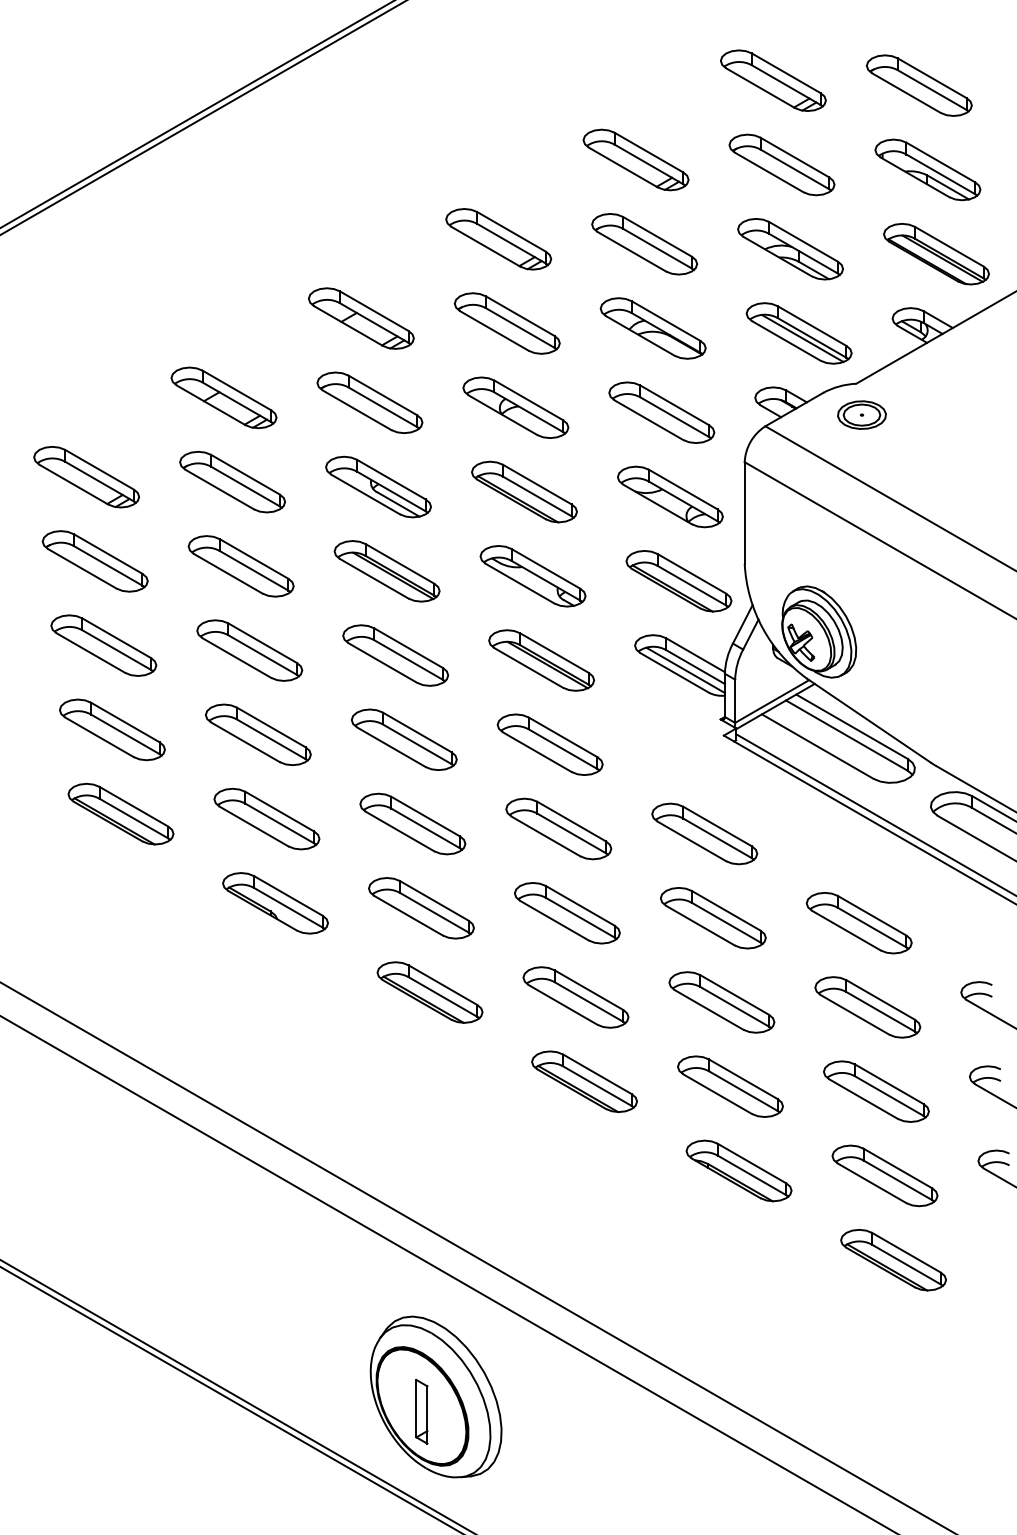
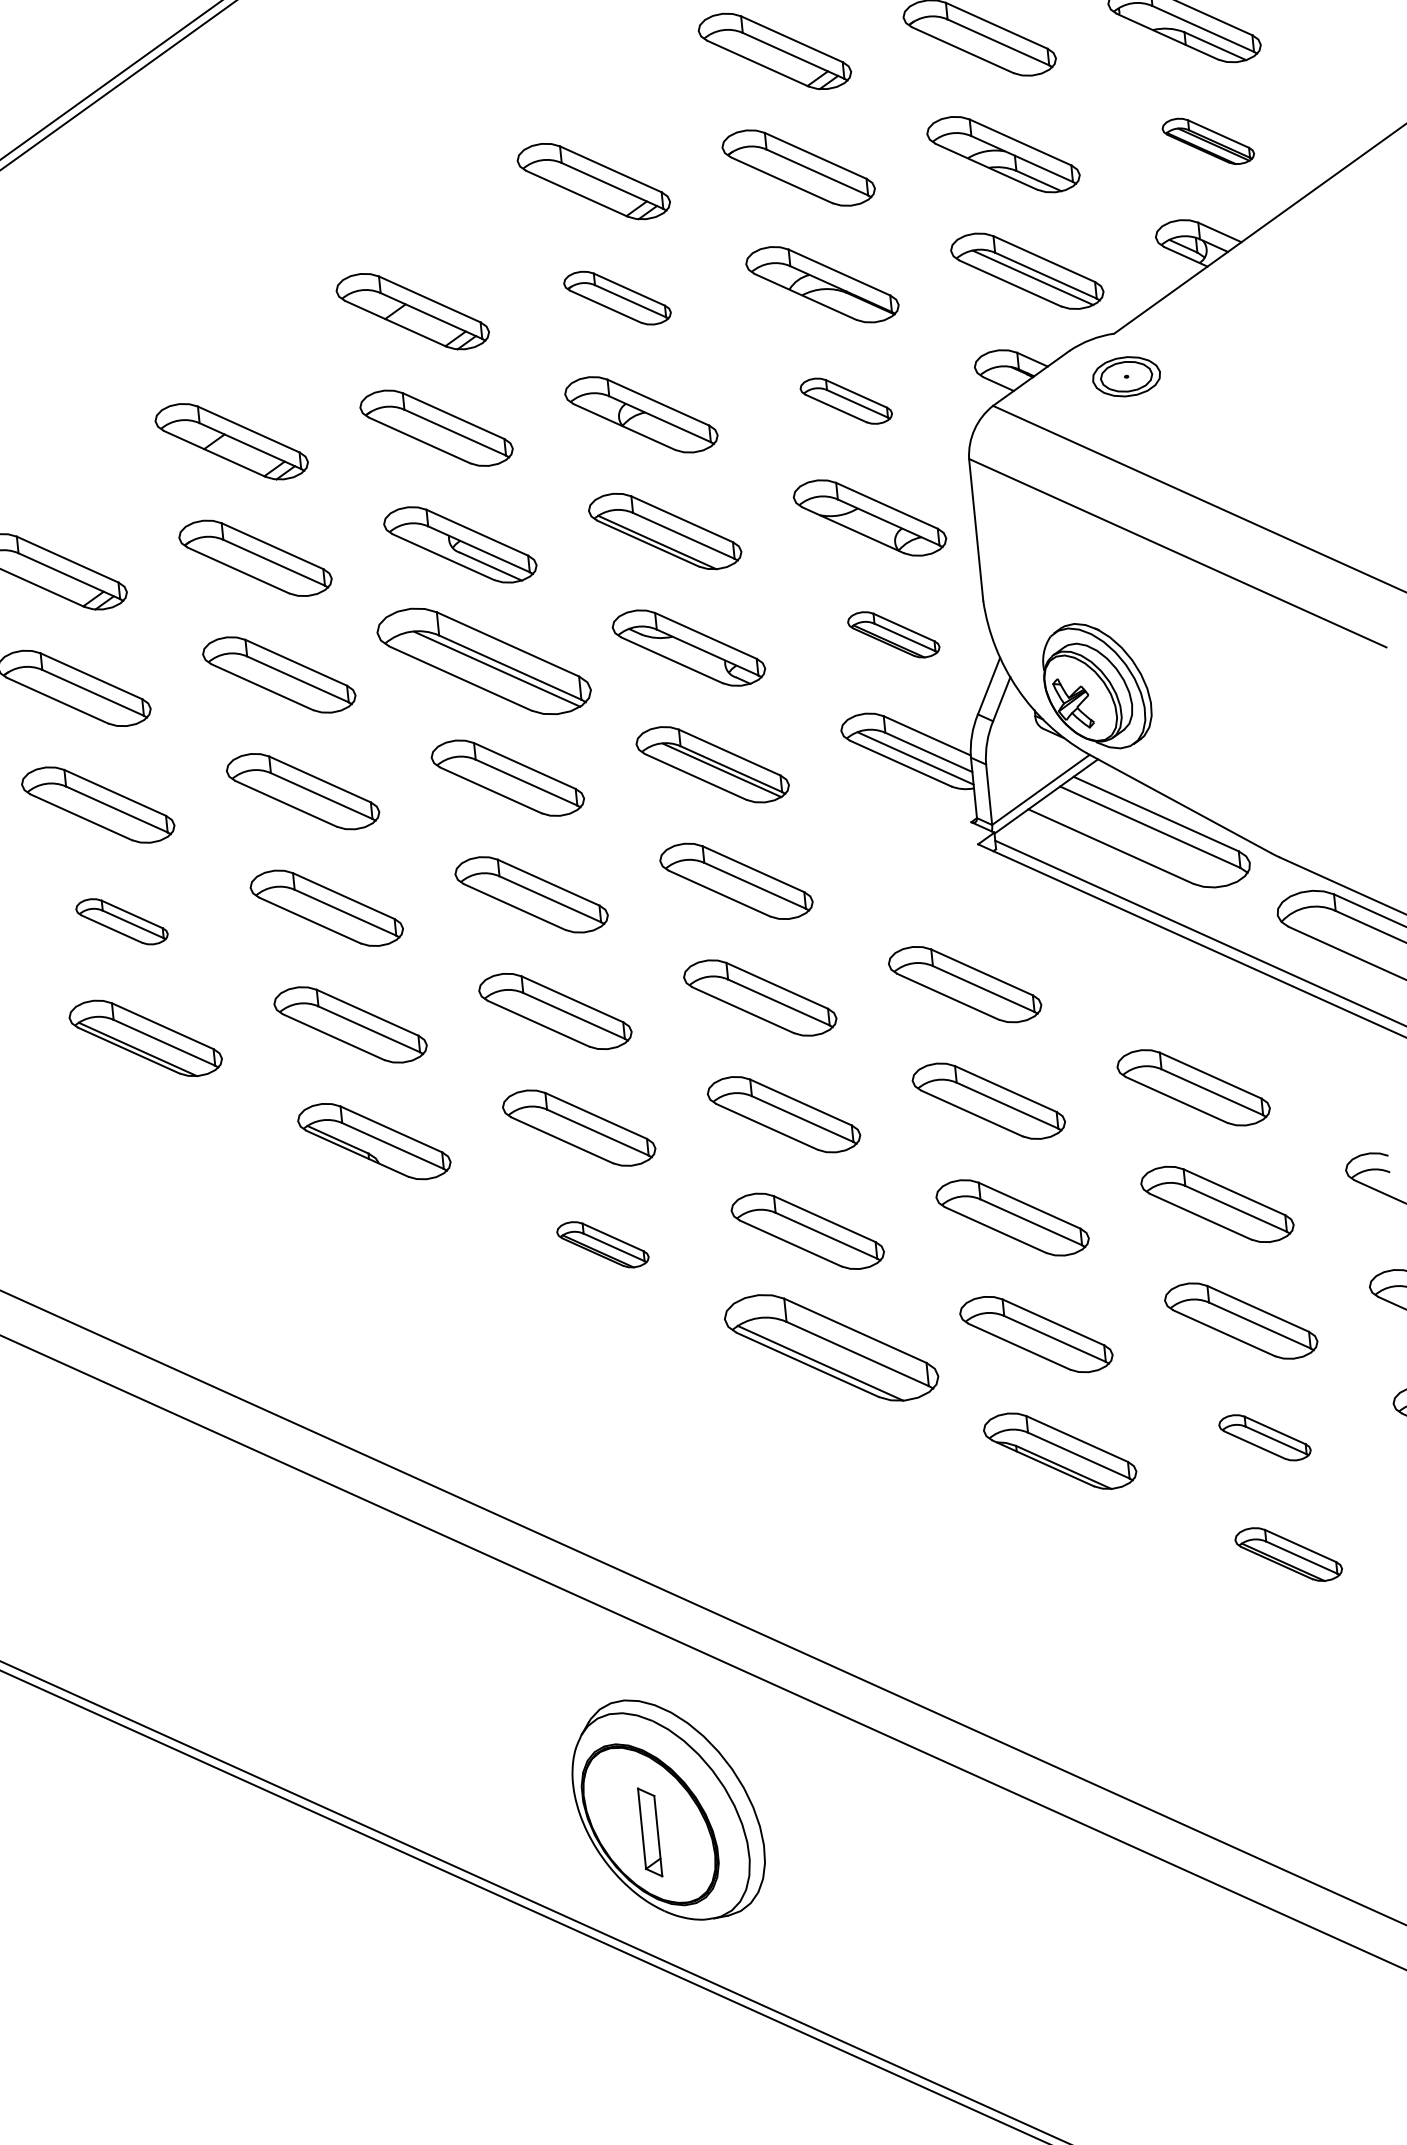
part: (936, 254) -> (1208, 141), size x0.6
part: (506, 323) -> (616, 298), size x0.7
part: (661, 412) -> (845, 401), size x0.6
part: (386, 571) -> (483, 661), size x1.4
part: (678, 581) -> (893, 635), size x0.6
part: (112, 729) -> (122, 921), size x0.6
part: (429, 992) -> (602, 1244), size x0.6
part: (584, 1081) -> (831, 1347), size x1.4
part: (884, 1175) -> (1264, 1437), size x0.6
part: (893, 1260) -> (1288, 1554), size x0.7

